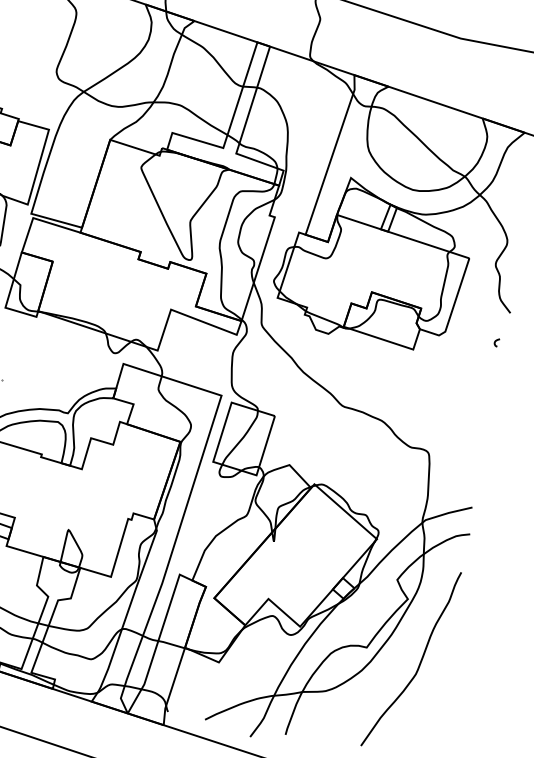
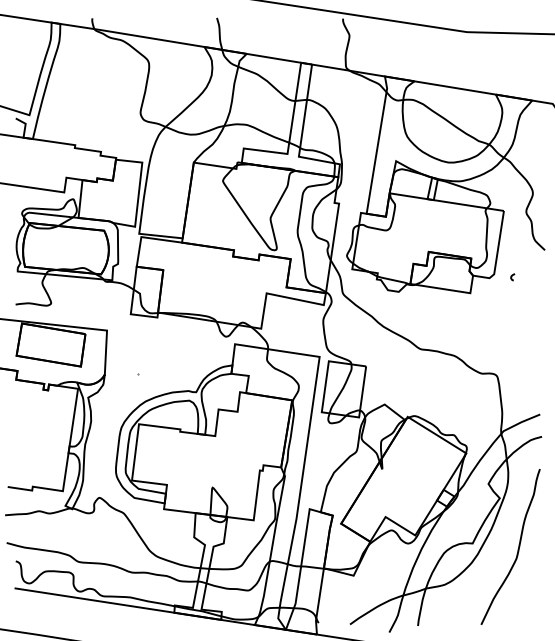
curve: (496, 342) -> (512, 277), moved

